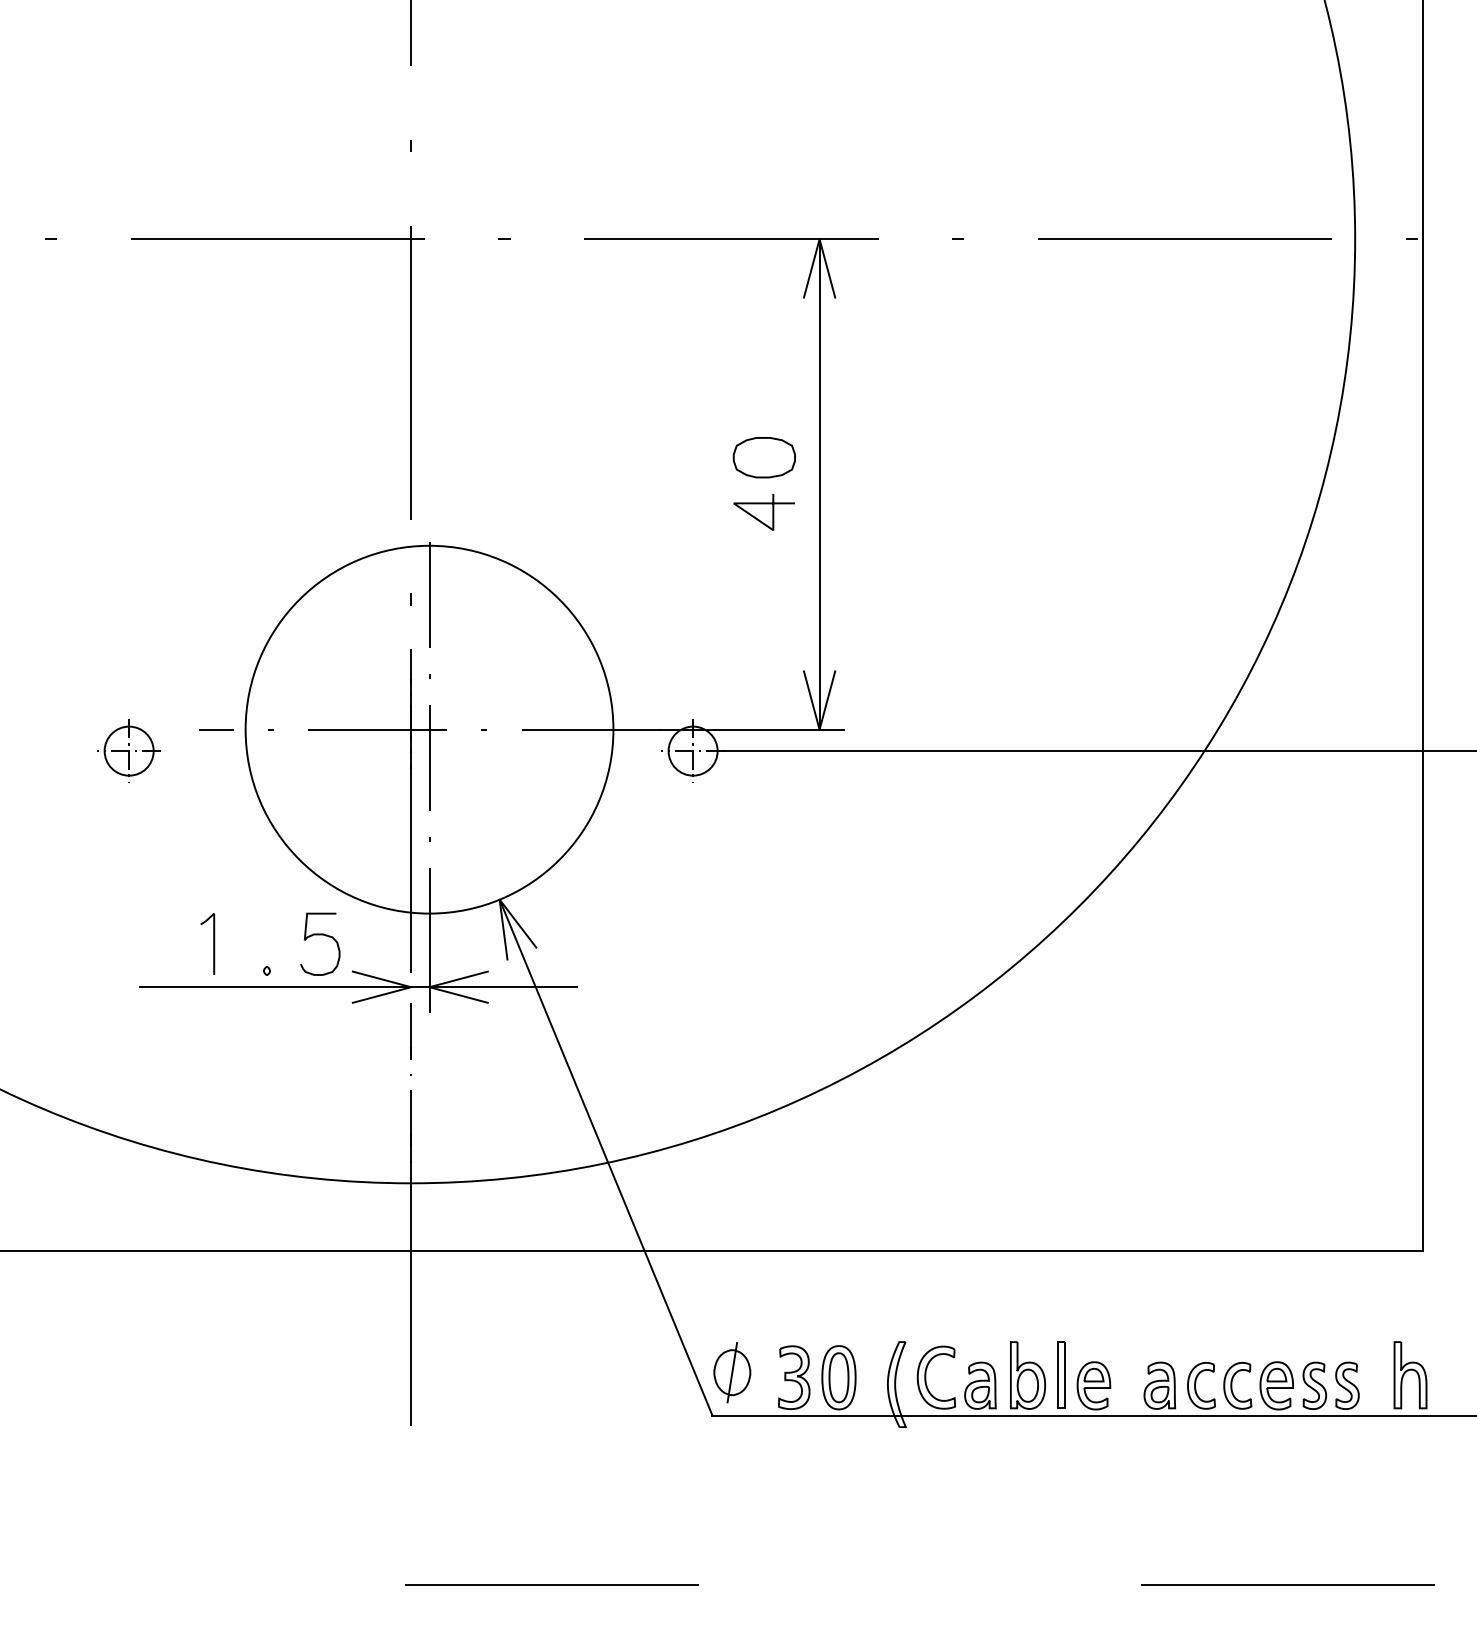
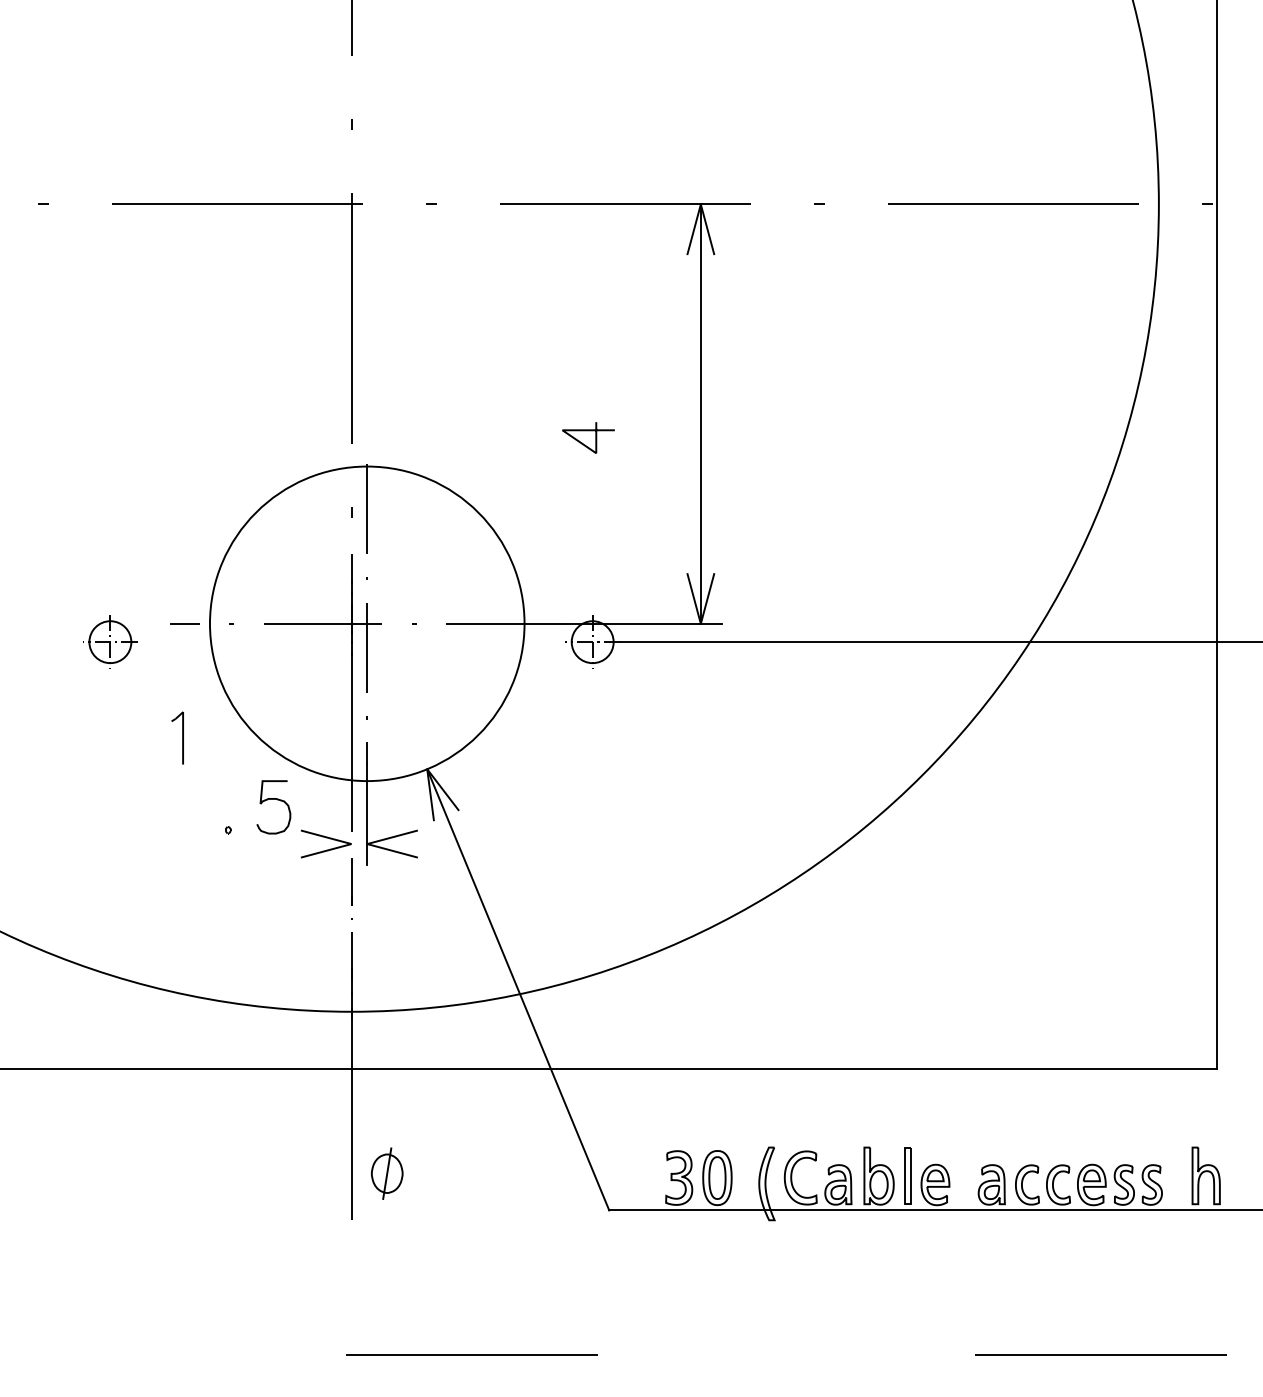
part: (764, 456) -> (653, 390), removed
line: (764, 504) -> (588, 431), moved
part: (207, 943) -> (177, 737), moved
line: (358, 987) -> (306, 844), removed
part: (732, 1372) -> (387, 1173), moved

